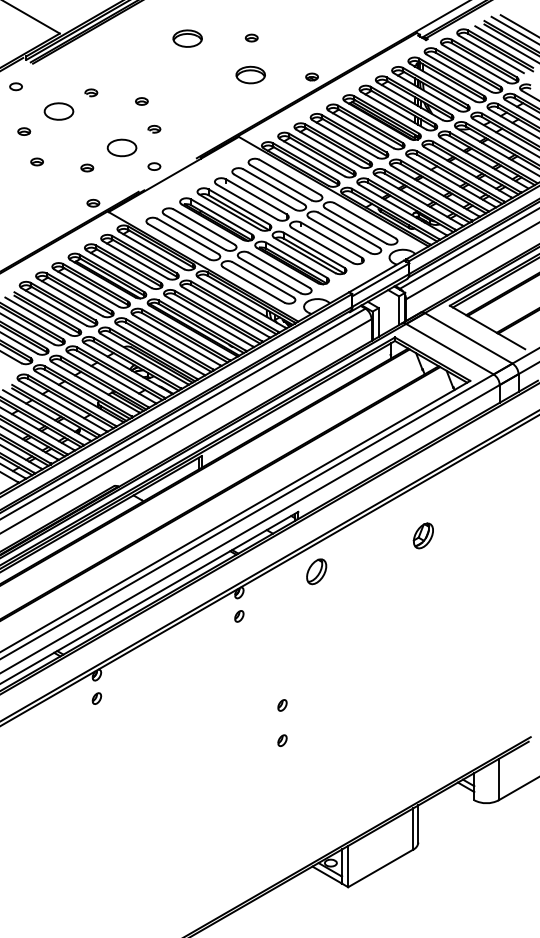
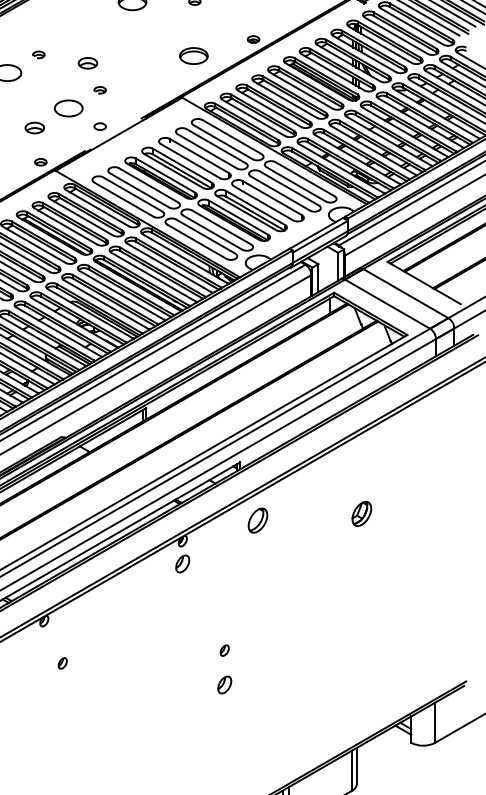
part: (250, 74) -> (193, 55), moved
part: (141, 101) -> (87, 63), size x1.6
part: (87, 167) -> (35, 127), size x1.6
part: (422, 535) -> (360, 513), moved
part: (239, 616) -> (182, 564), size x1.6
part: (96, 698) -> (62, 663), moved
part: (282, 740) -> (224, 684), size x1.6

